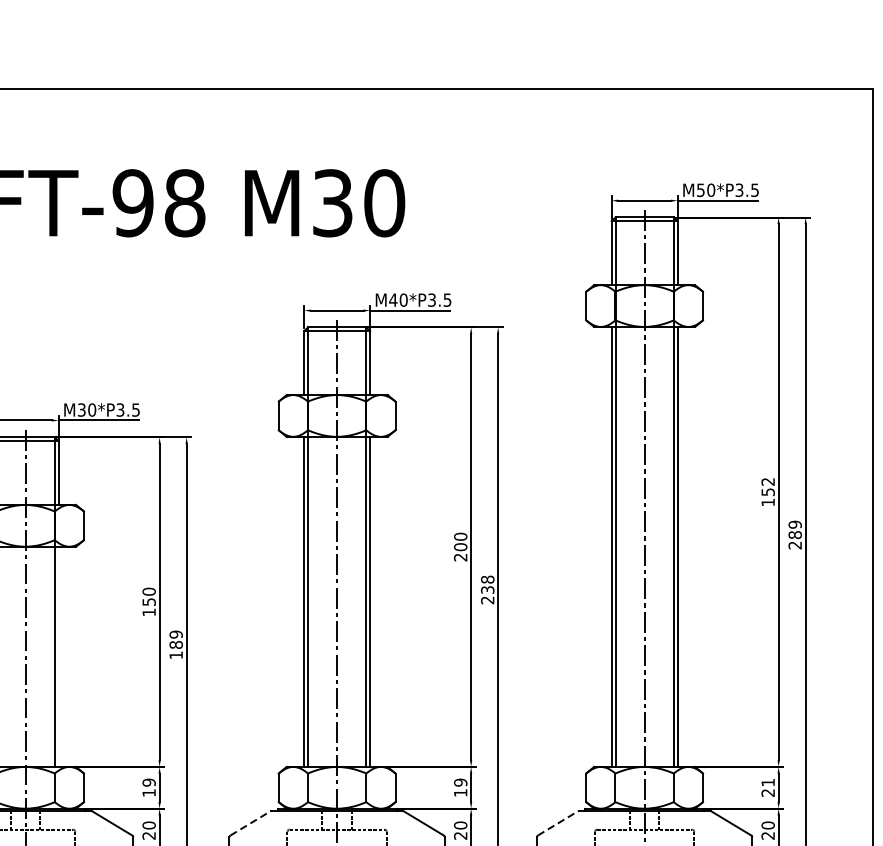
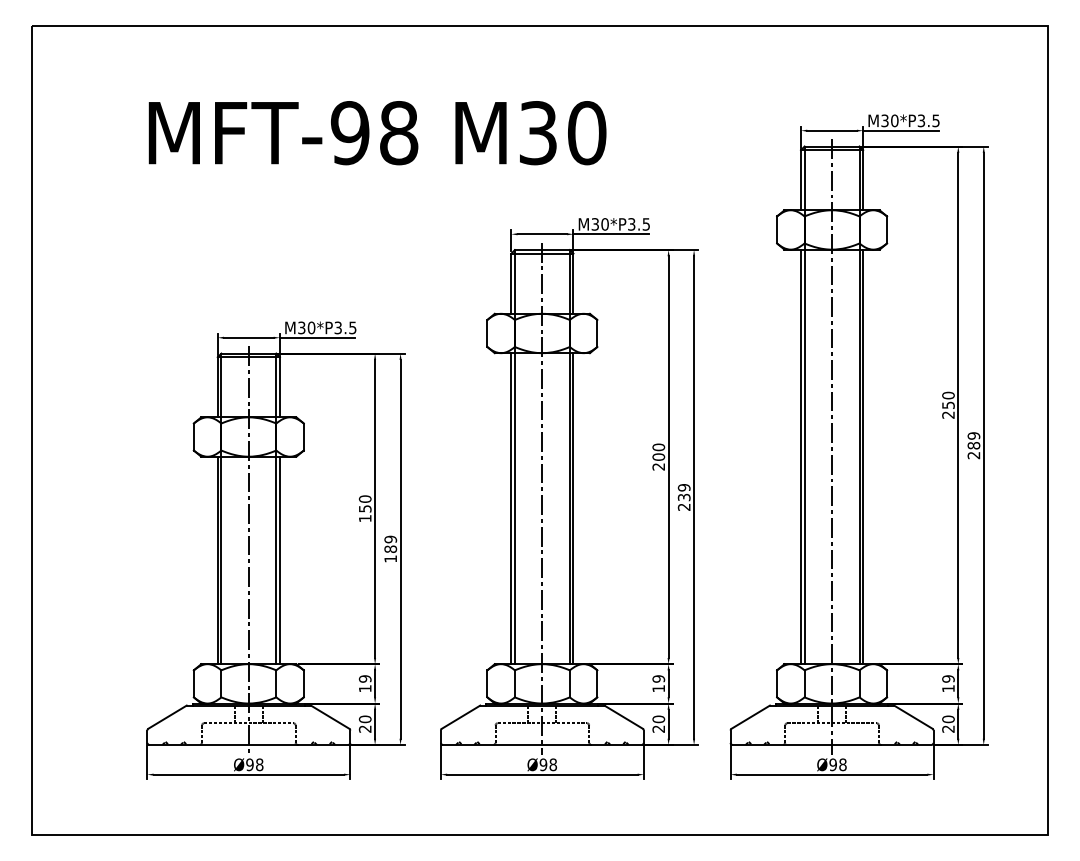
text: (700, 189) -> (884, 120), M50*P3.5 -> M30*P3.5
text: (393, 300) -> (595, 224), M40*P3.5 -> M30*P3.5
text: (768, 491) -> (948, 404), 152 -> 250
text: (488, 579) -> (684, 487), 238 -> 239
line: (58, 656) -> (279, 560), added
text: (768, 787) -> (948, 683), 21 -> 19
line: (251, 822) -> (461, 716), dashed -> solid
line: (559, 822) -> (751, 716), dashed -> solid

